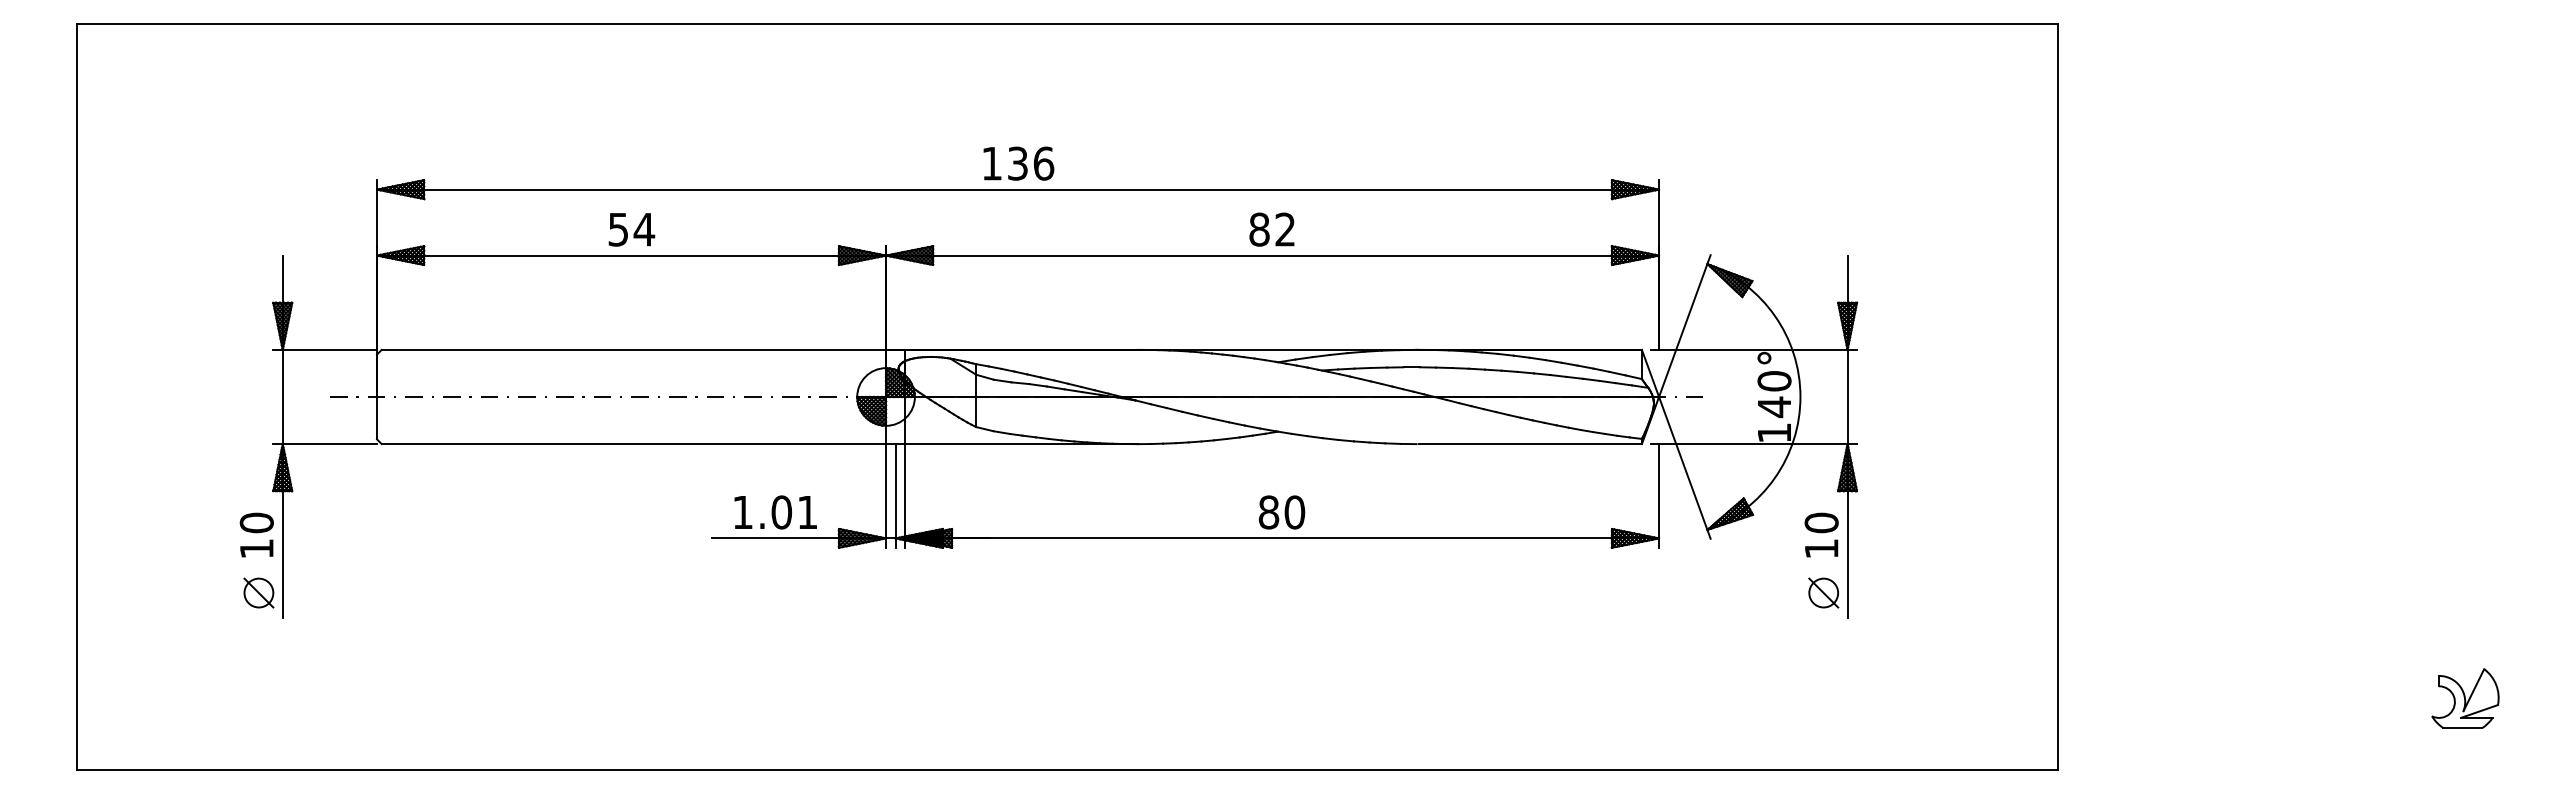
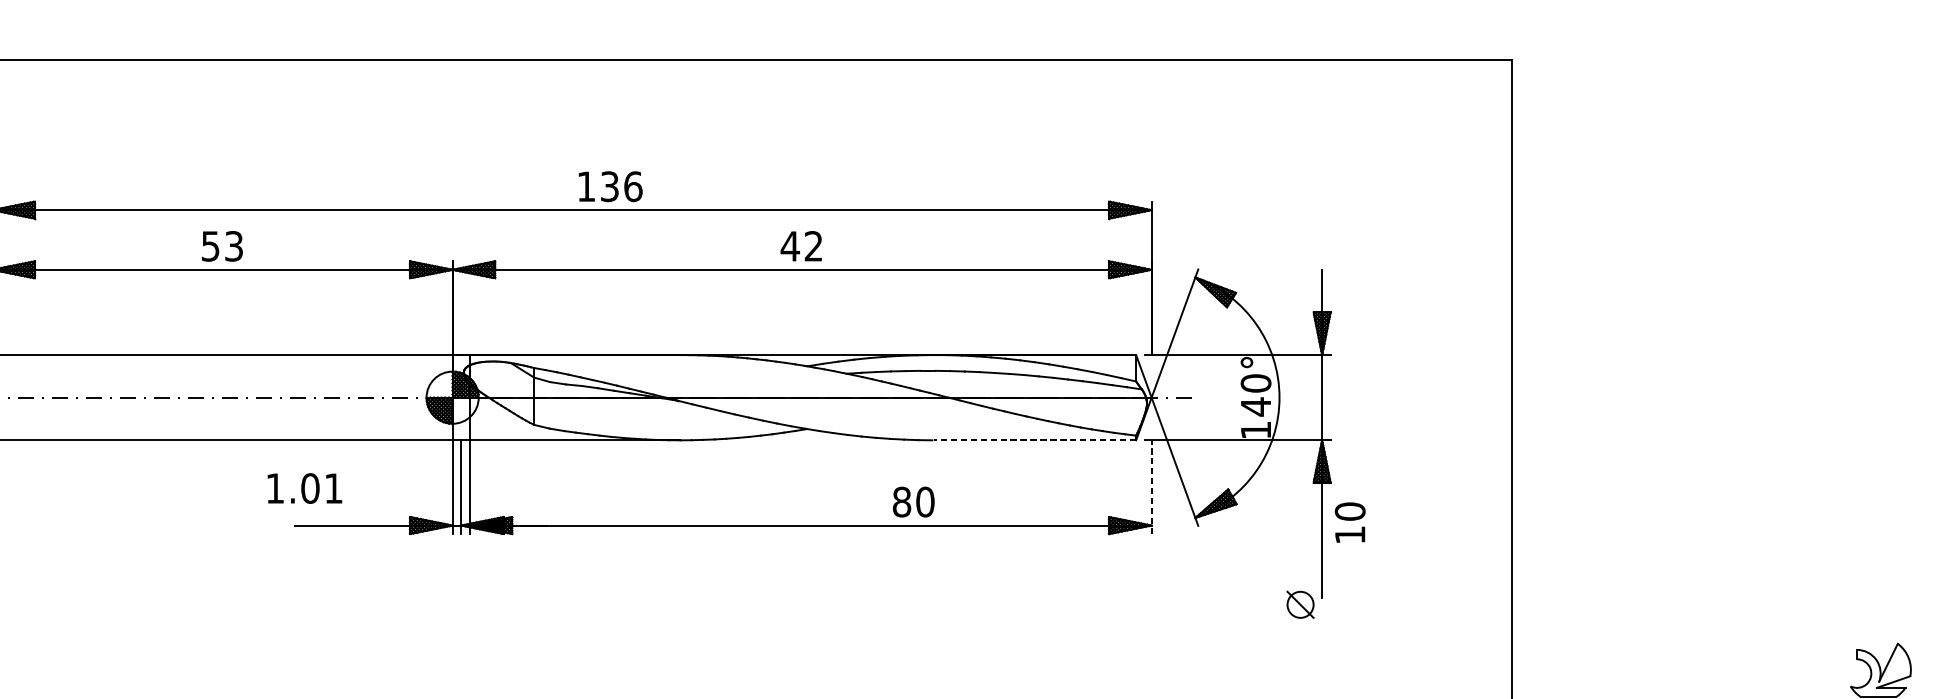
text: (1018, 163) -> (610, 186), moved
text: (644, 229) -> (234, 246), 54 -> 53
text: (1259, 229) -> (790, 246), 82 -> 42
line: (1530, 444) -> (1035, 440), solid -> dashed
line: (1659, 495) -> (1152, 486), solid -> dashed
text: (775, 512) -> (304, 488), moved
text: (1282, 512) -> (914, 502), moved
text: (1821, 534) -> (1350, 522), moved
part: (1823, 592) -> (1300, 604), moved

